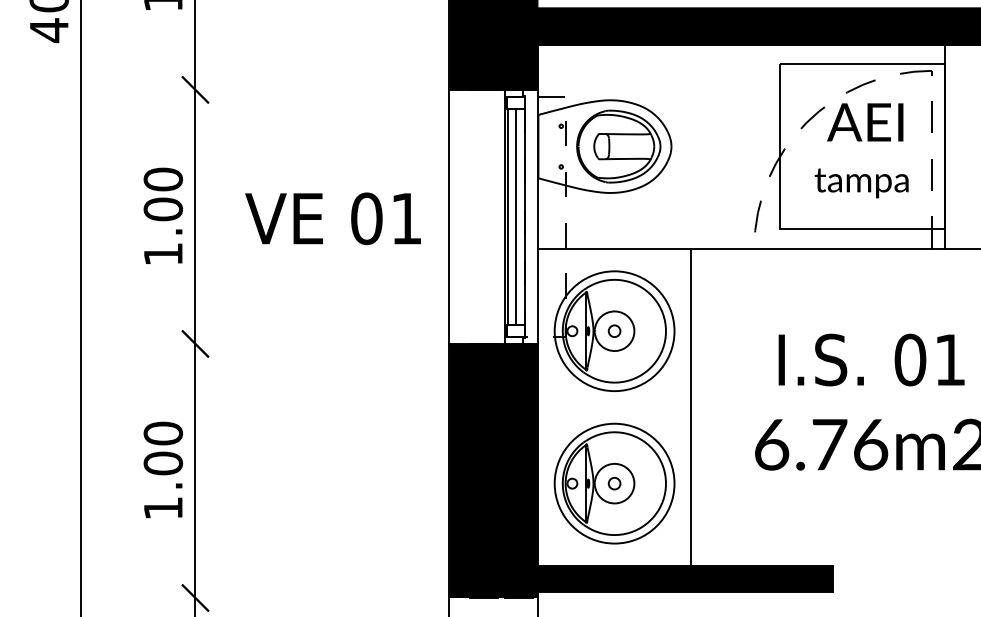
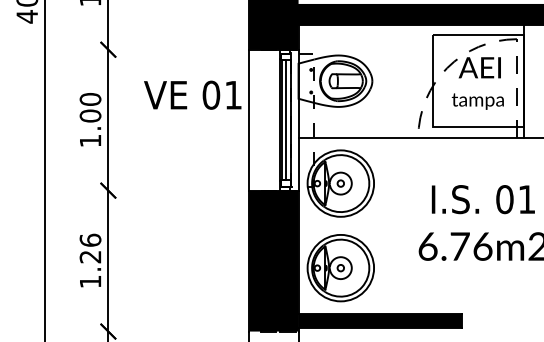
text: (332, 217) -> (192, 94), moved
line: (691, 406) -> (383, 225), removed
text: (163, 448) -> (90, 248), 1.00 -> 1.26

